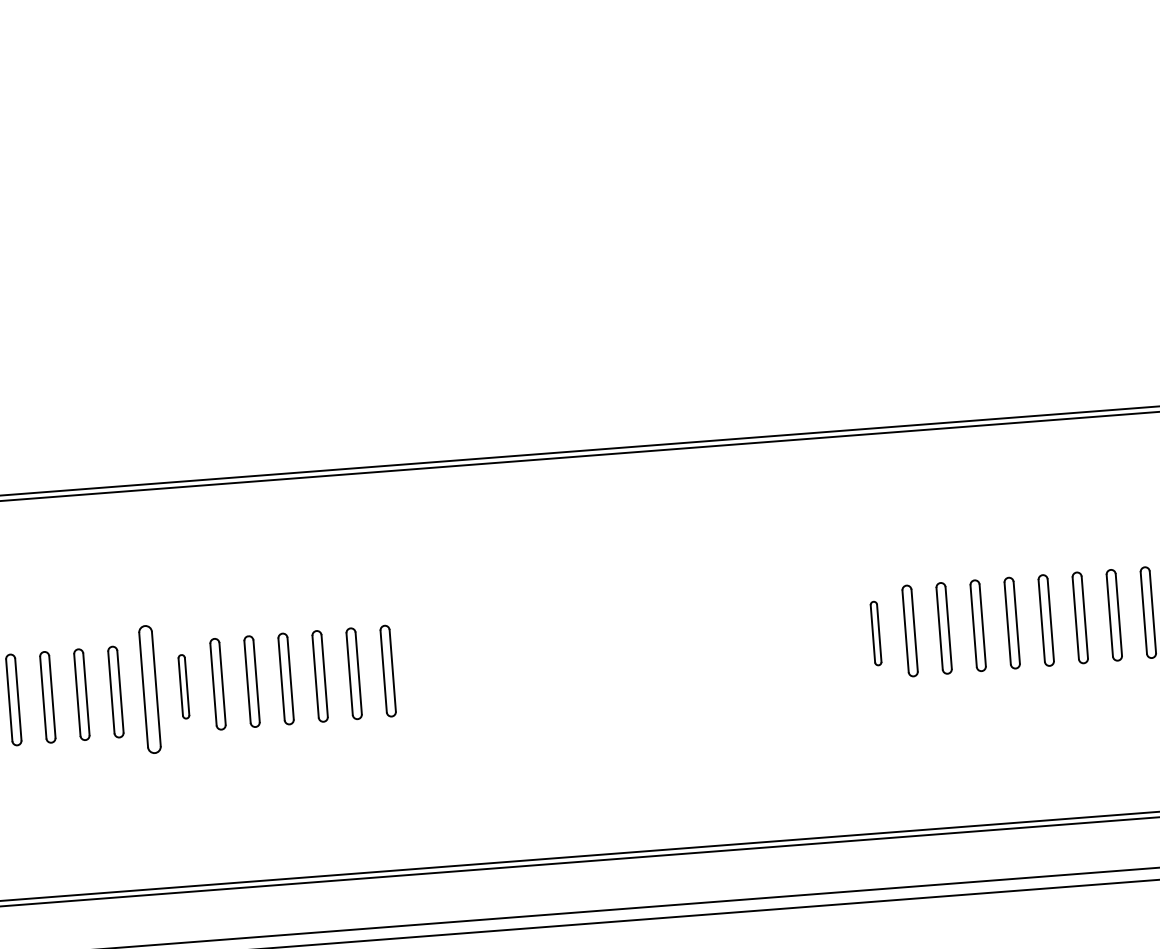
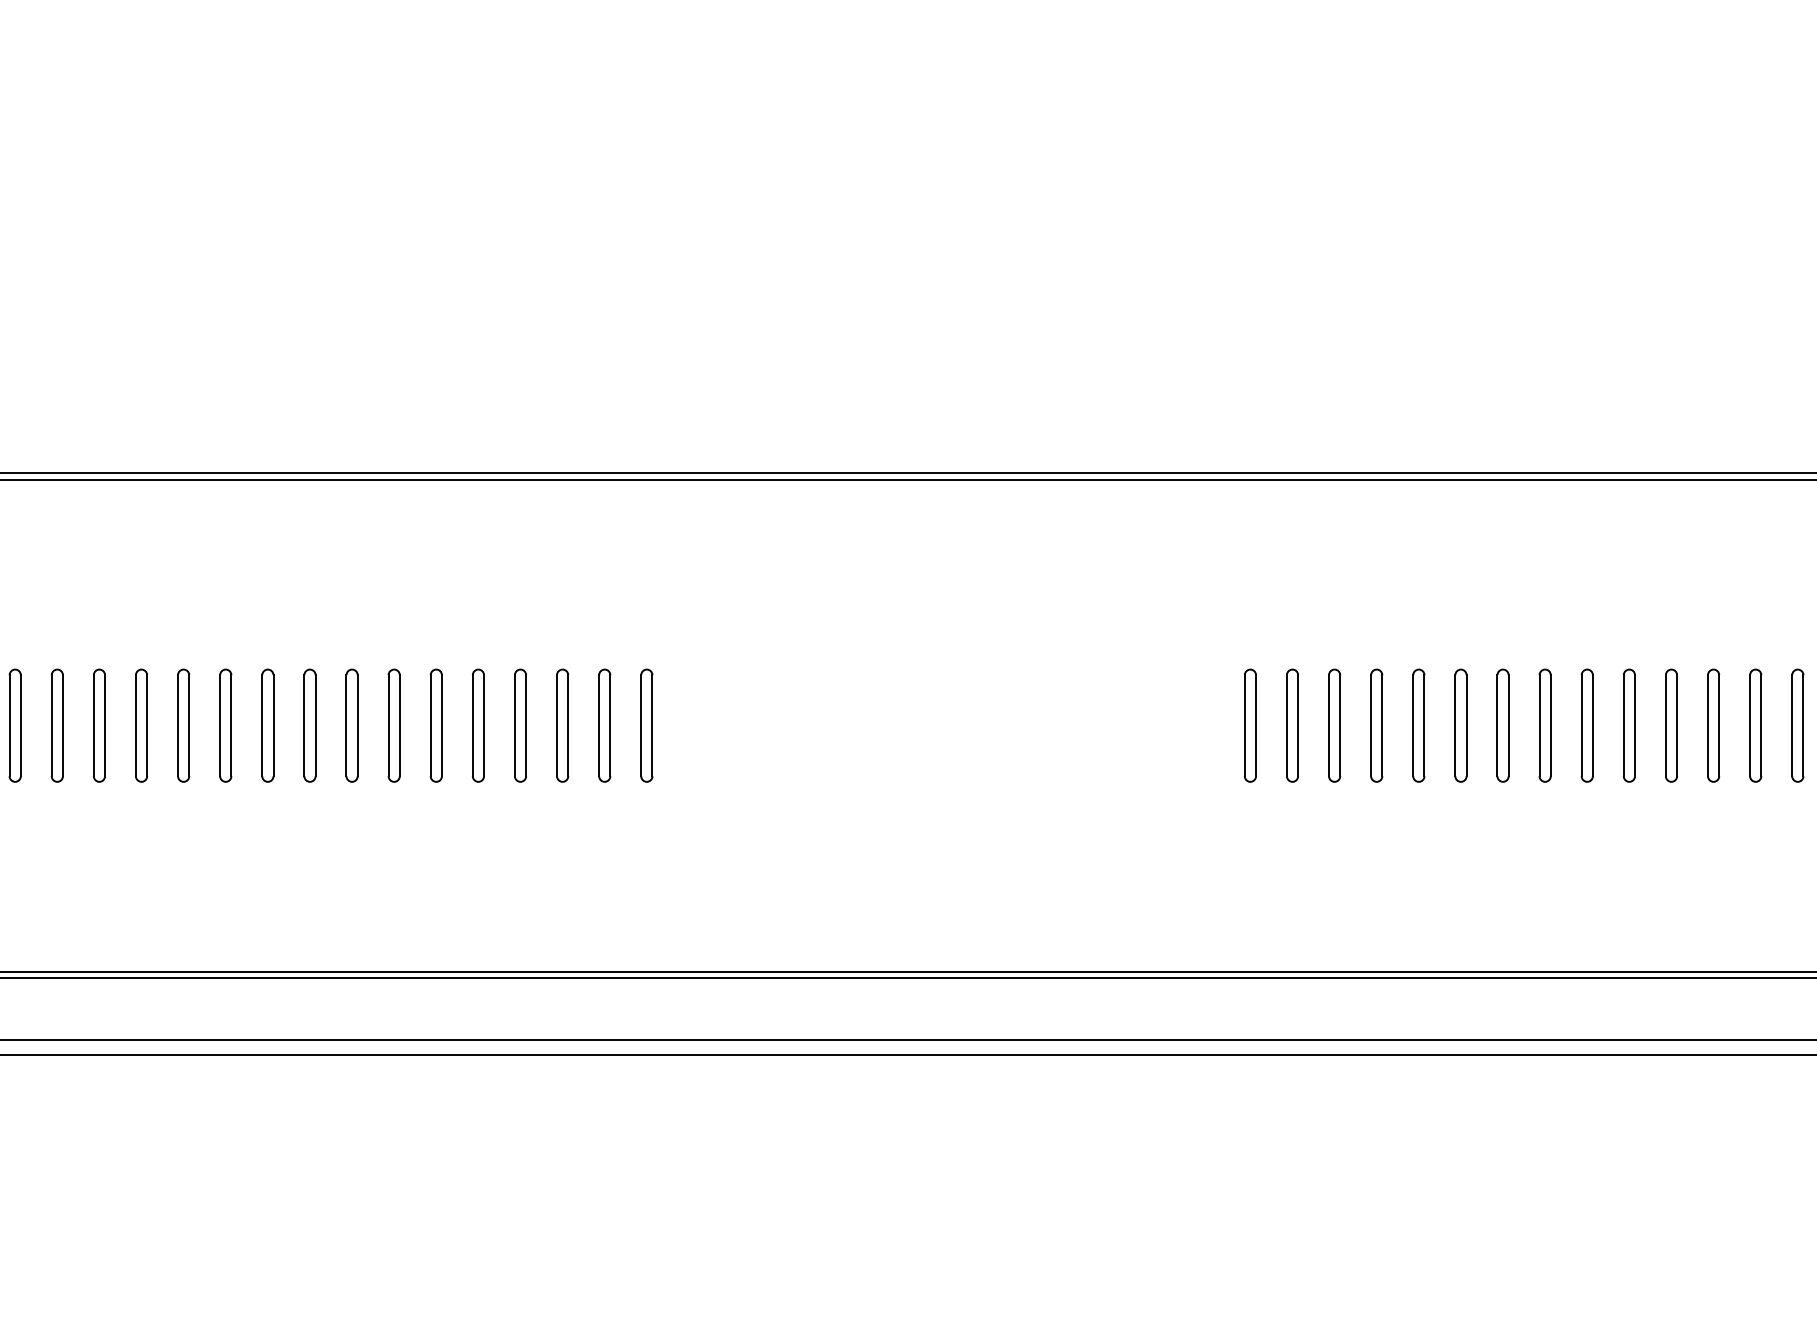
part: (876, 633) -> (1250, 725), size x1.43
part: (183, 686) -> (393, 725), size x1.43
part: (149, 689) -> (351, 725), size x0.71

